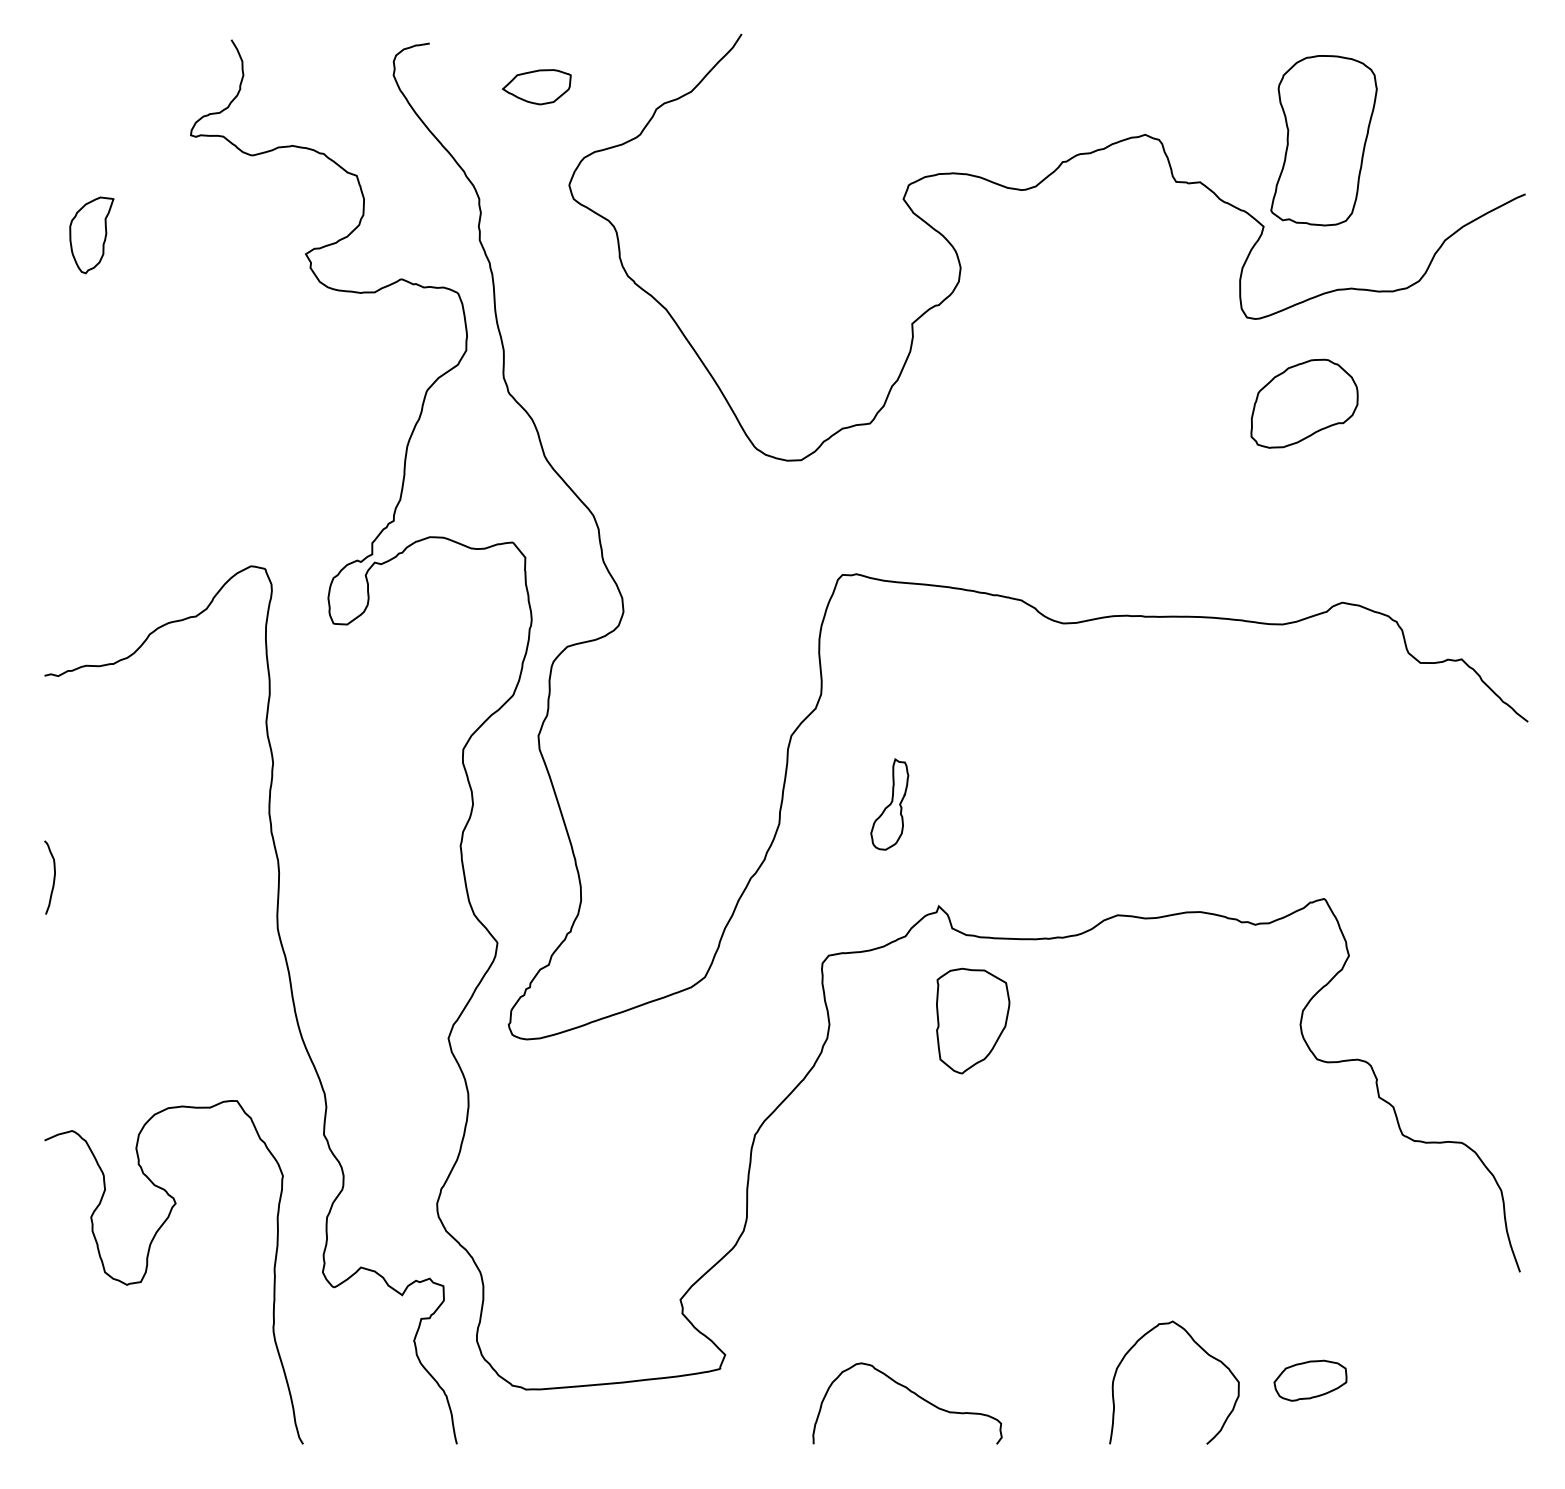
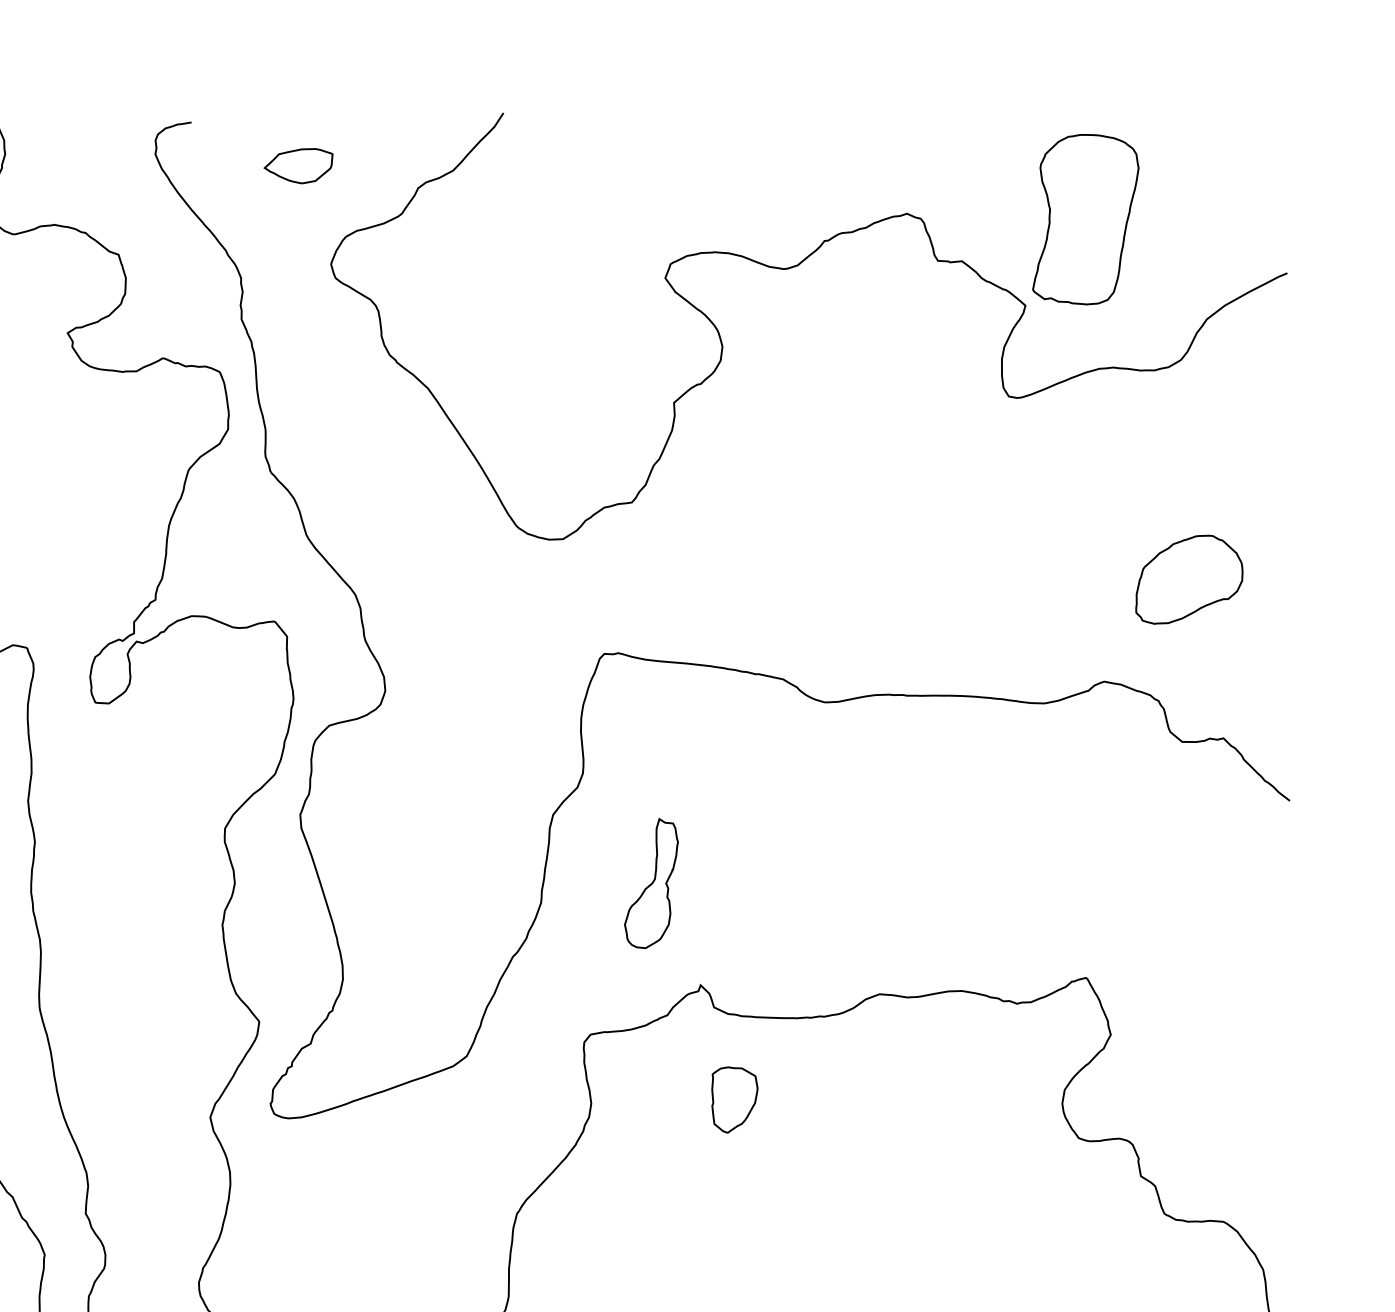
part: (1304, 403) -> (1189, 579), moved
part: (889, 804) -> (651, 883), size x1.43
part: (972, 1020) -> (734, 1099), size x0.62

